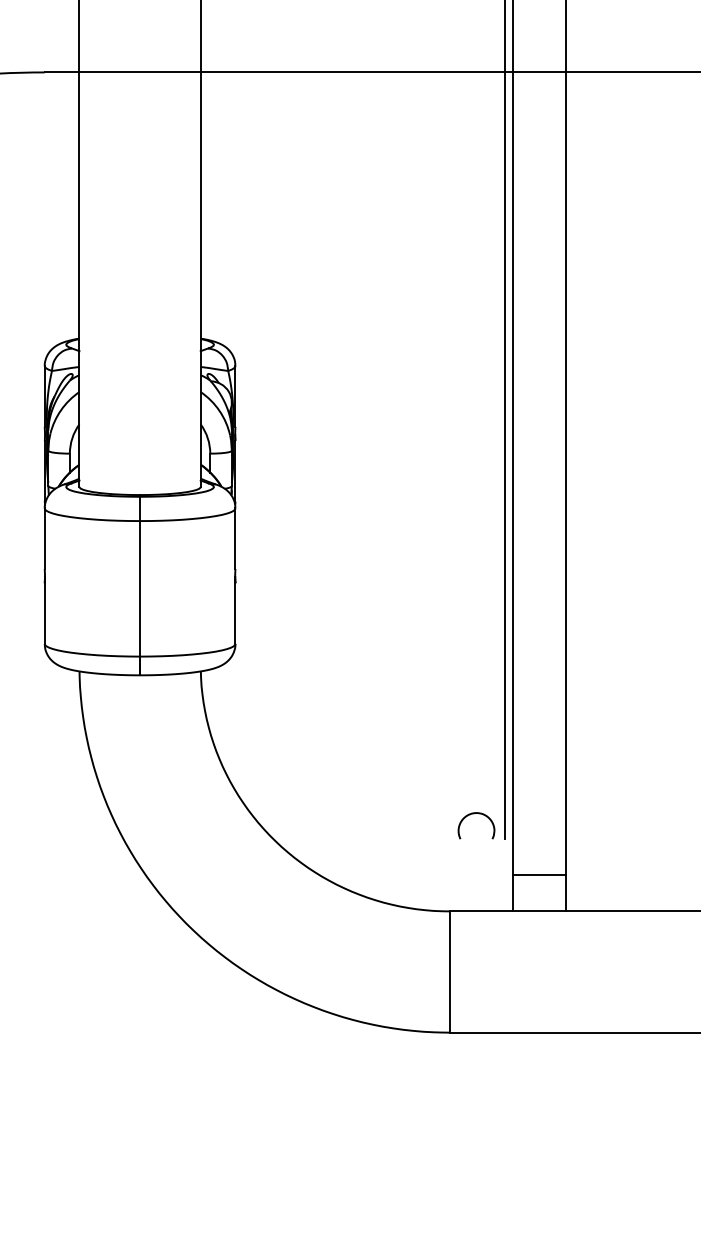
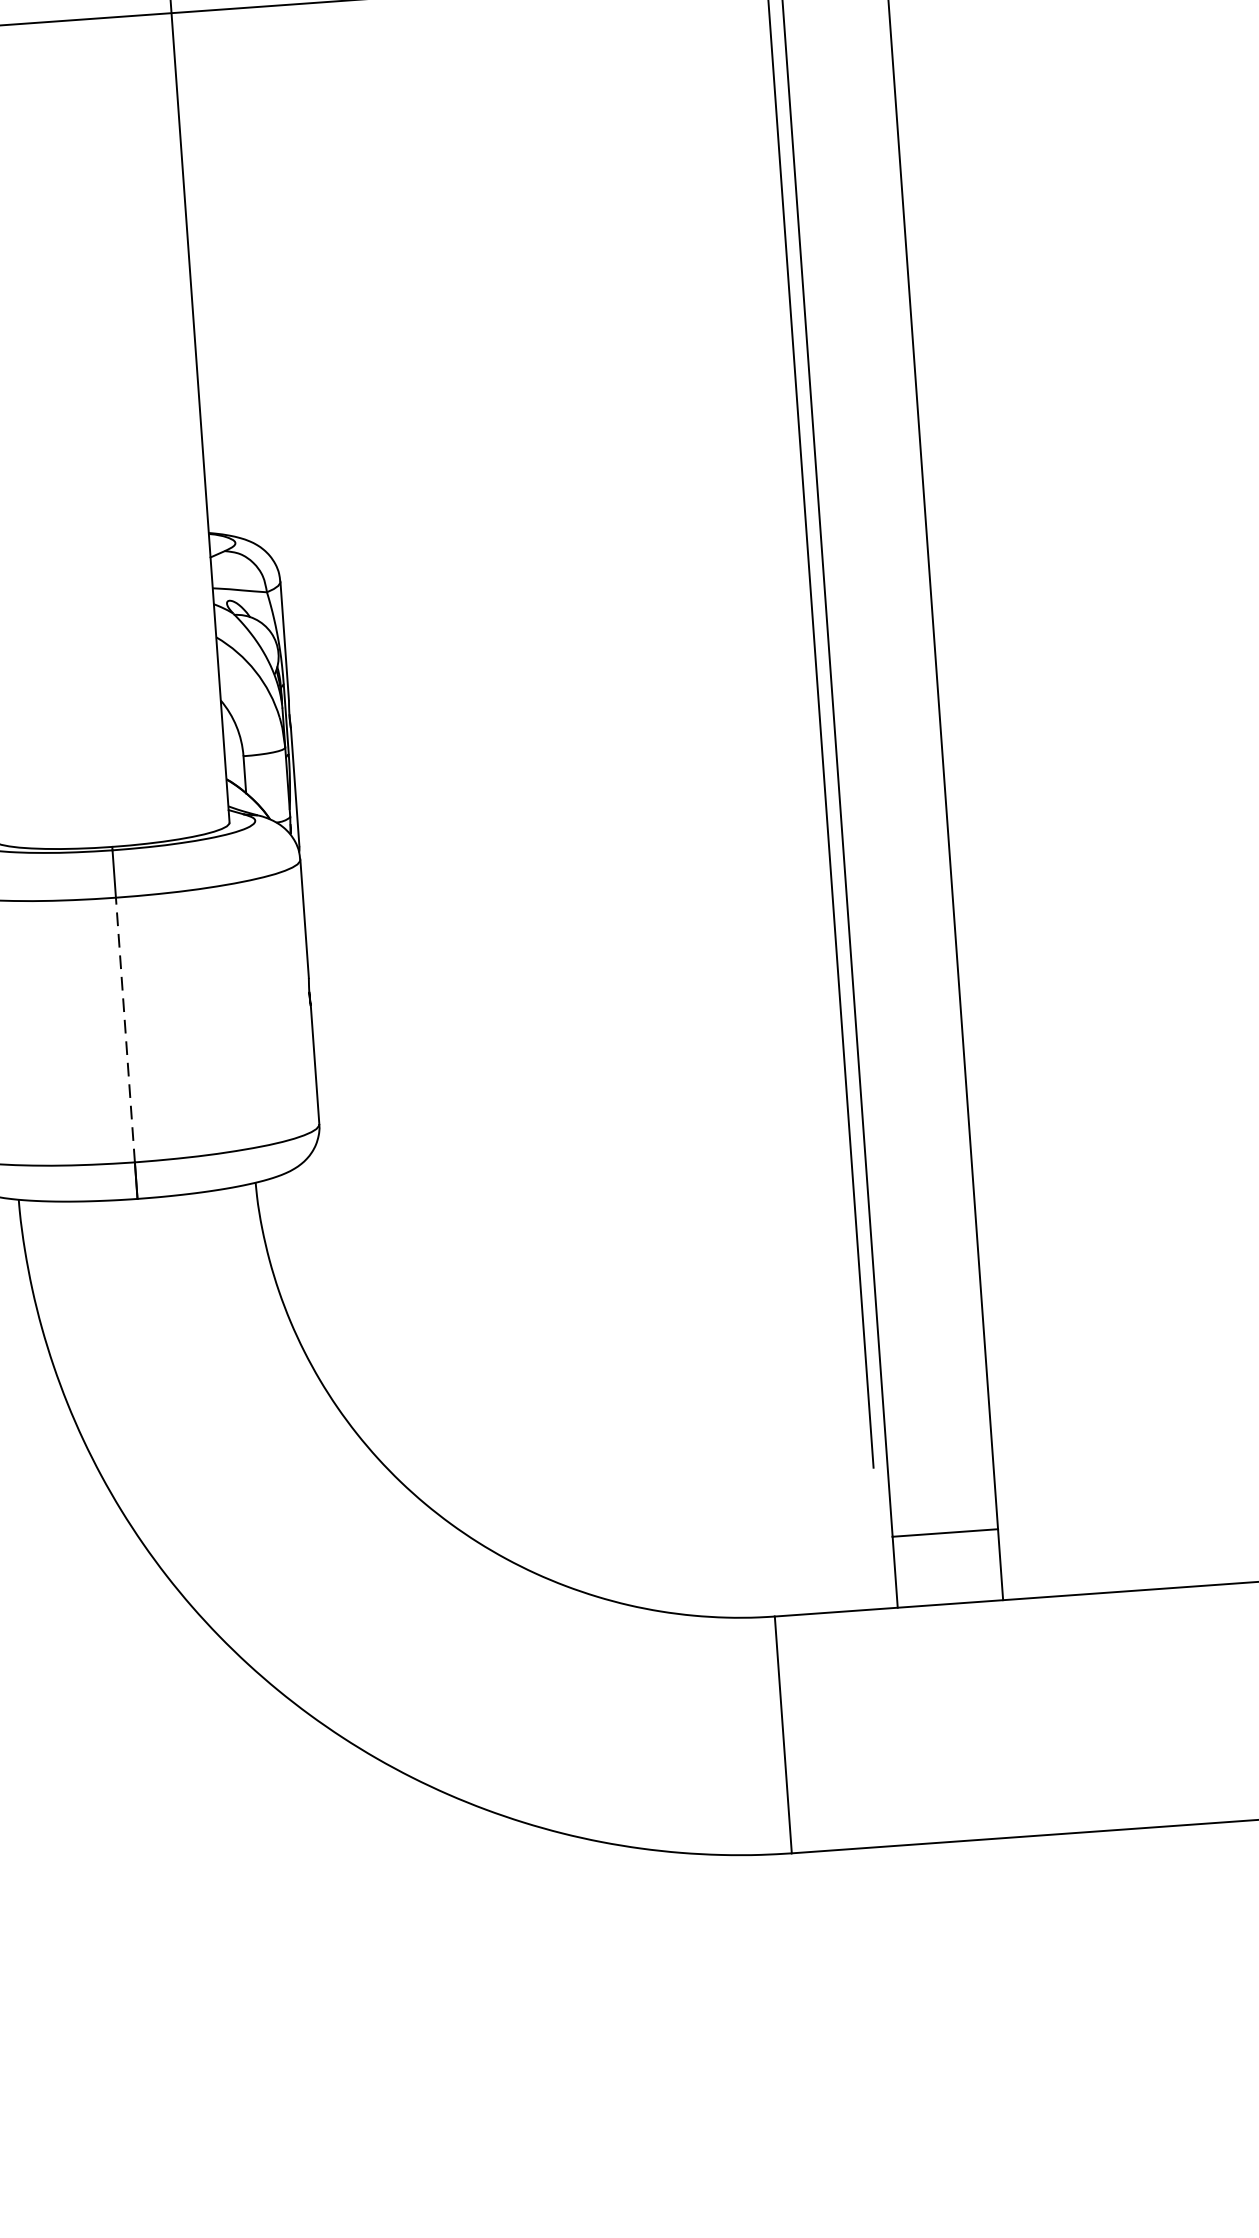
line: (140, 588) -> (126, 1029), solid -> dashed
part: (474, 814) -> (809, 1423), removed

